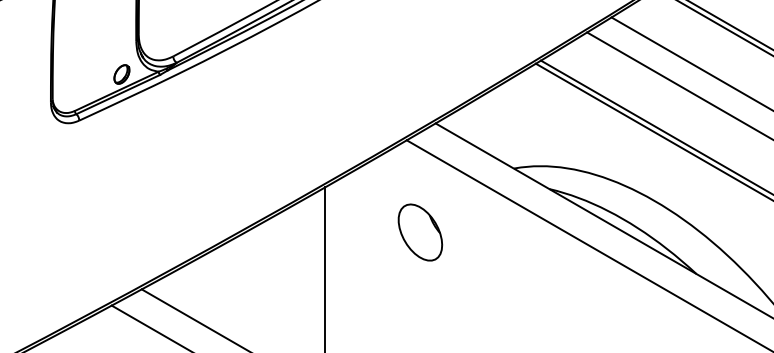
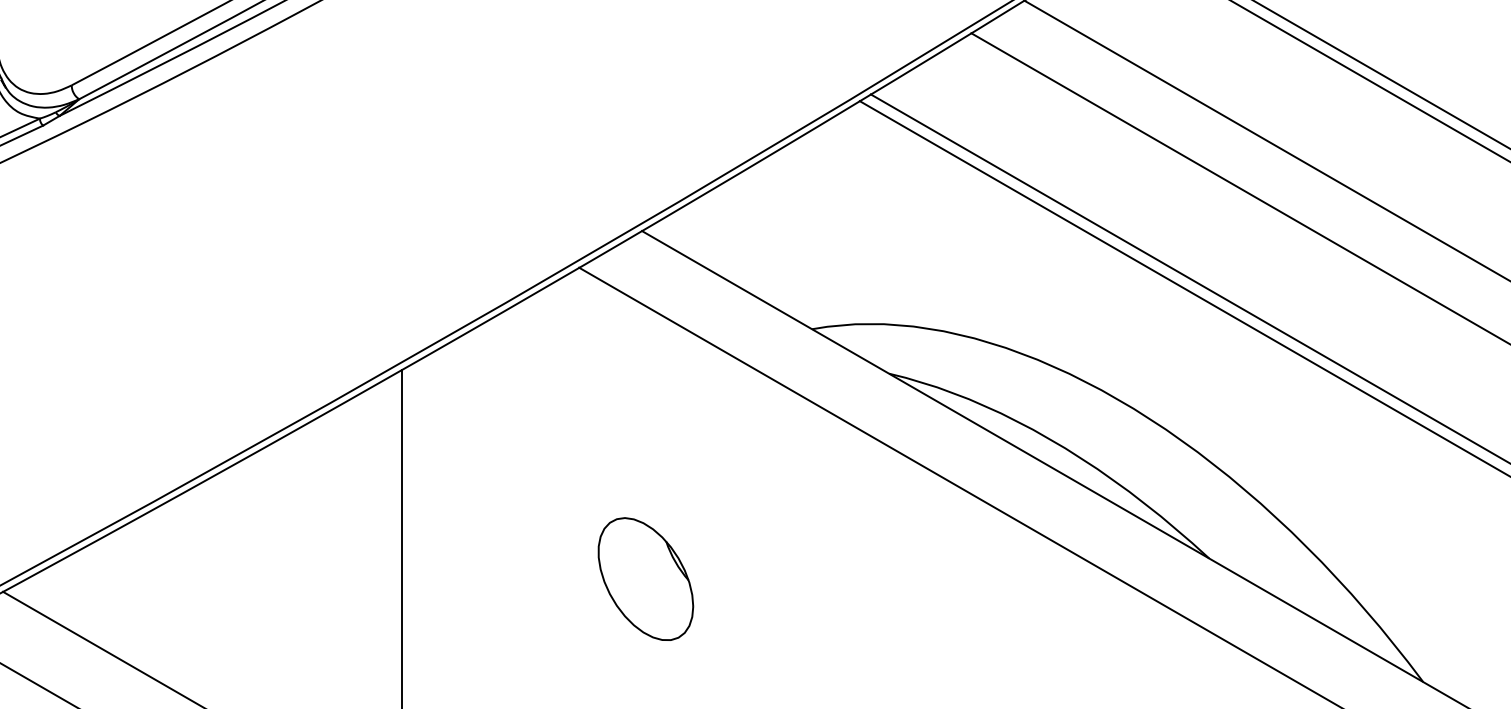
part: (420, 232) -> (646, 579), moved

